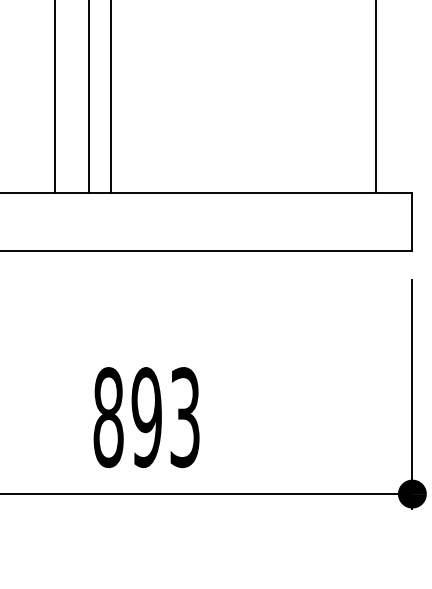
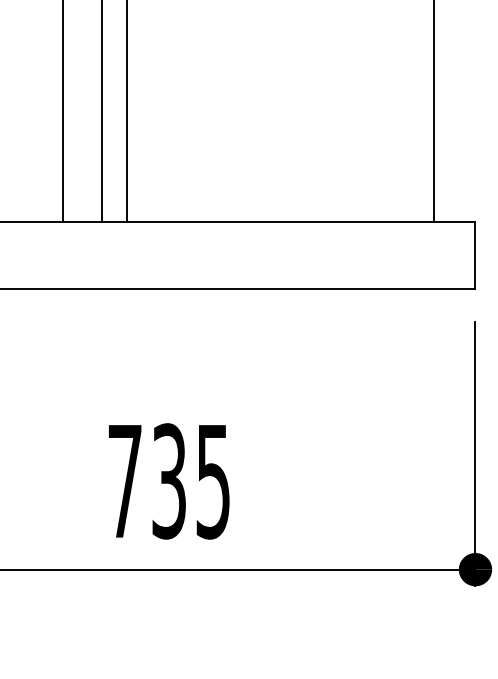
text: (146, 417) -> (168, 481), 893 -> 735

